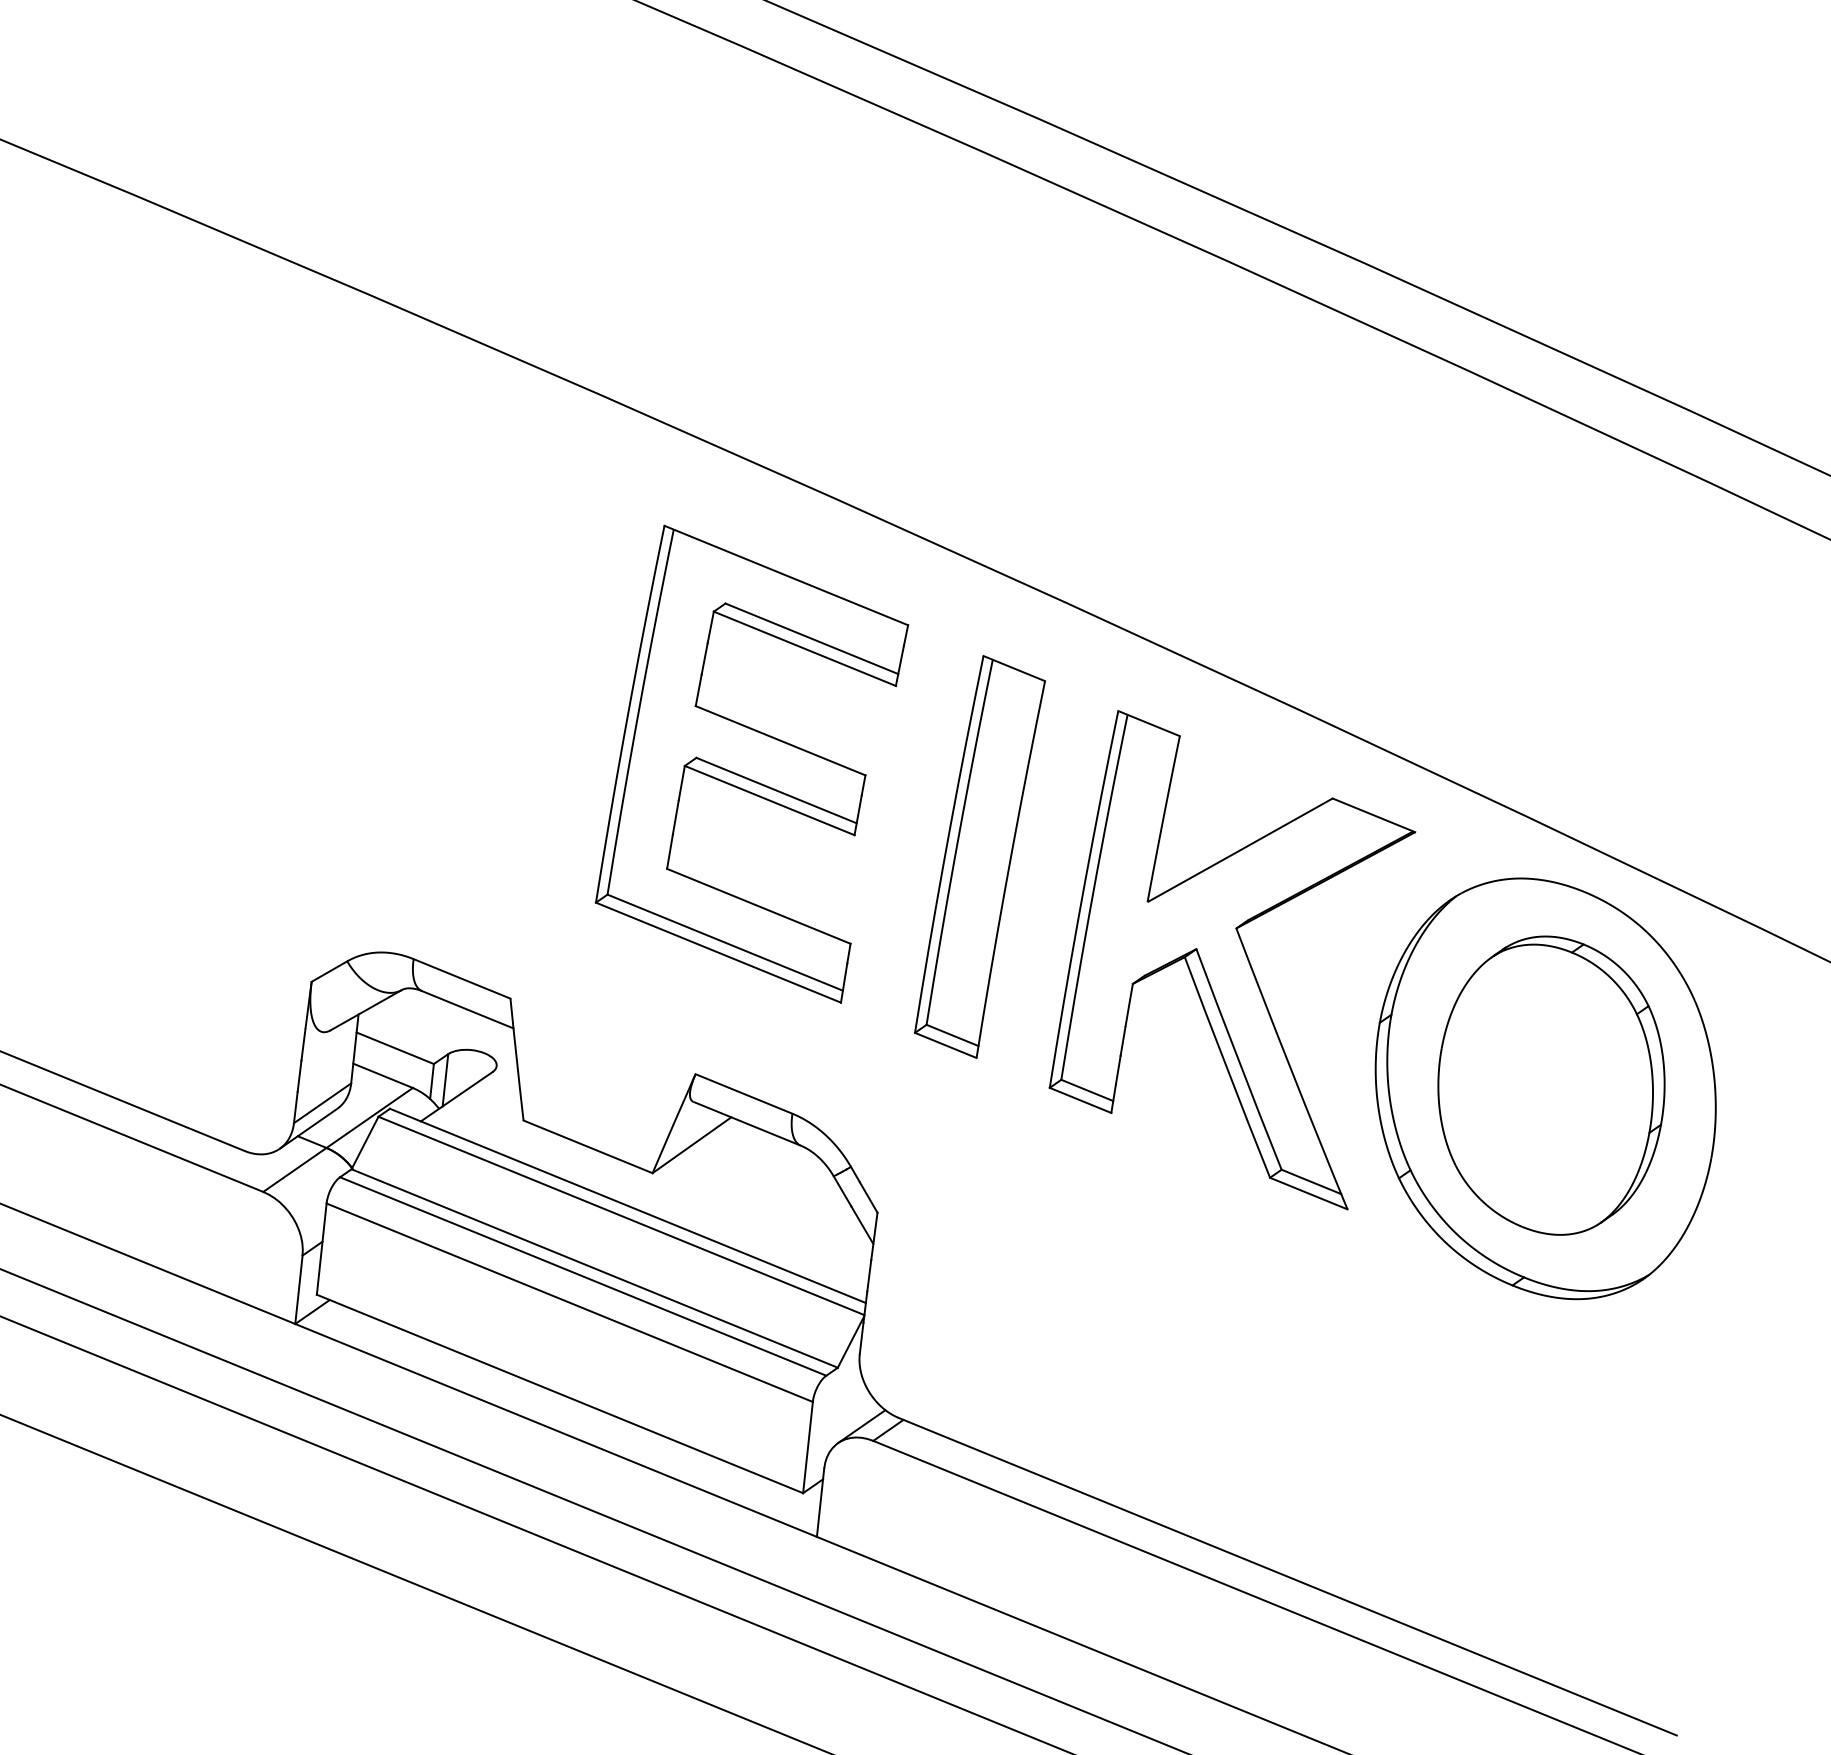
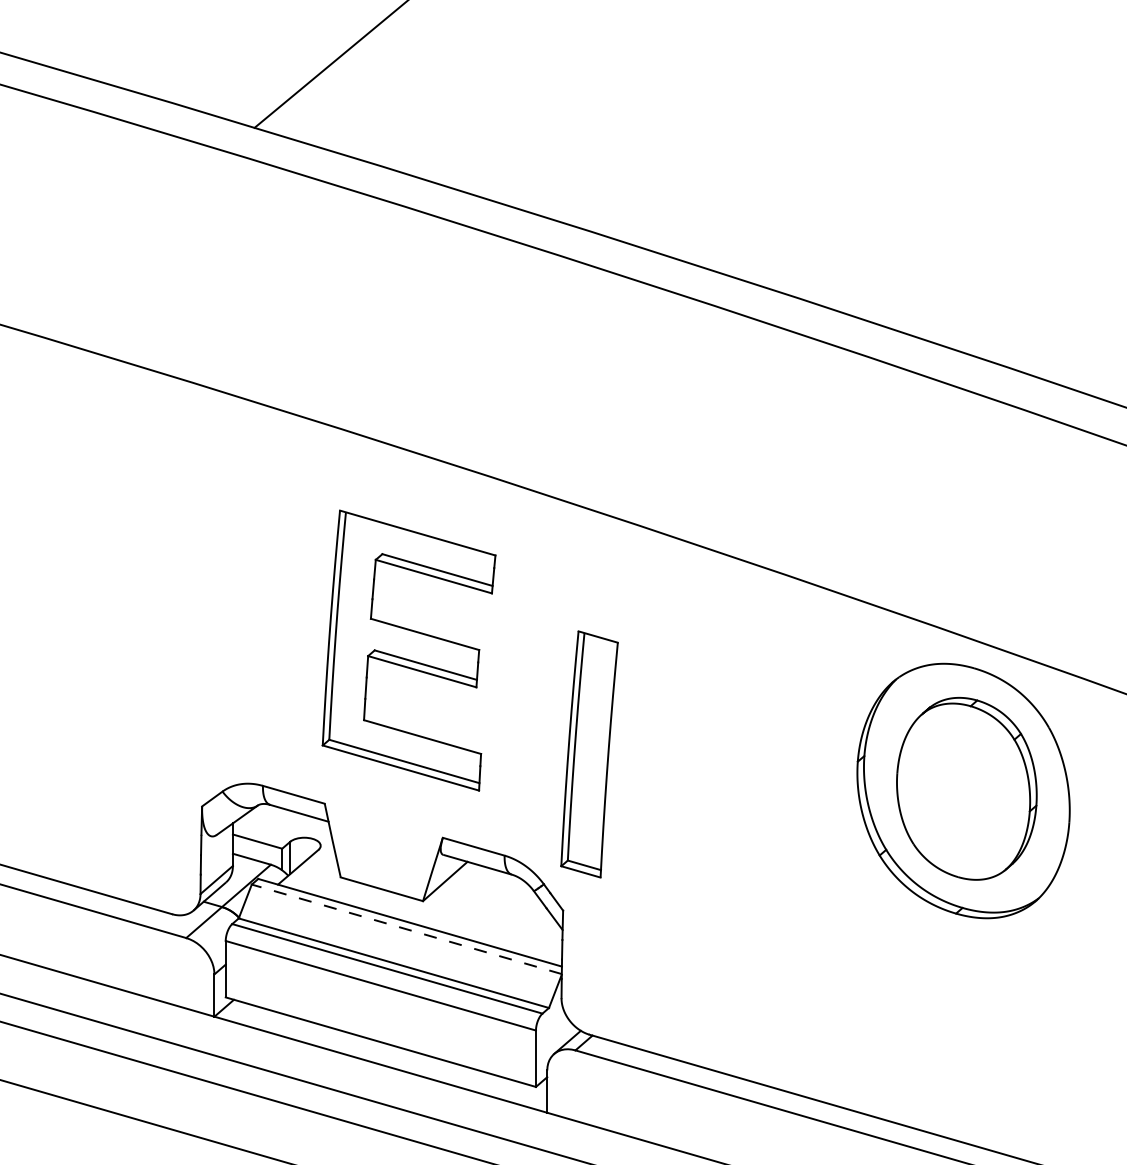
part: (751, 763) -> (408, 650), moved
part: (979, 857) -> (589, 754), moved
part: (1232, 959) -> (763, 732), removed
line: (620, 1216) -> (406, 929), solid -> dashed

